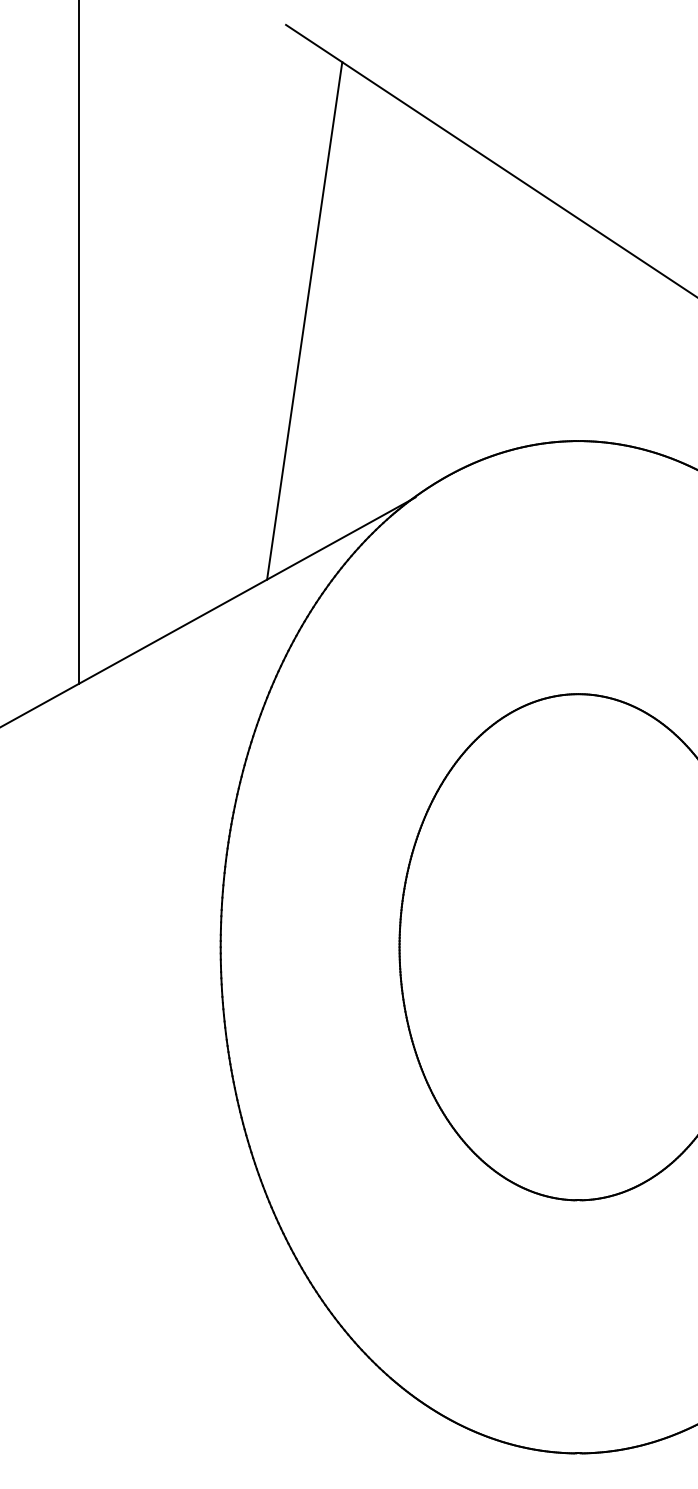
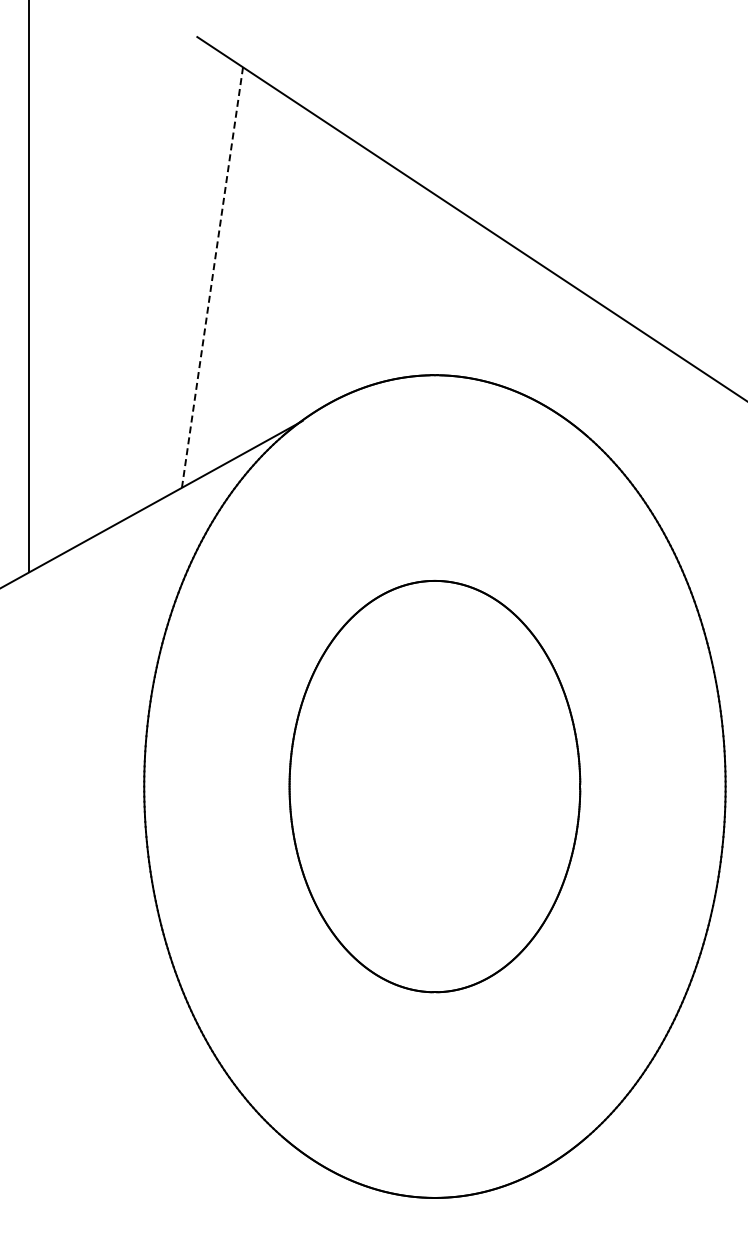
line: (304, 320) -> (212, 277), solid -> dashed

